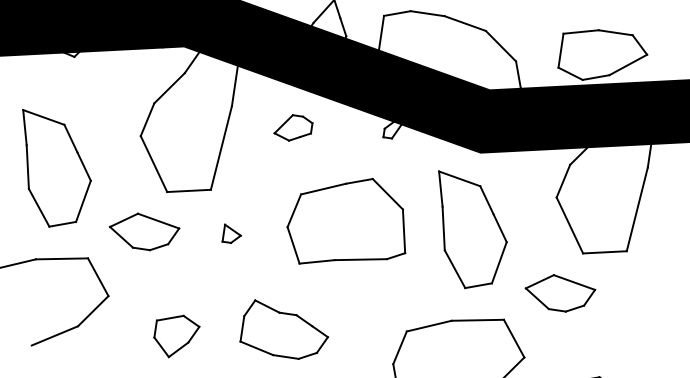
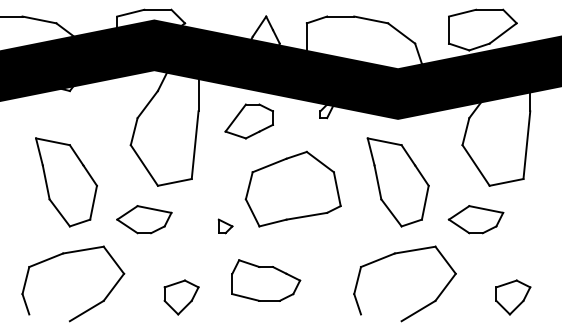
part: (292, 128) -> (248, 121), size x1.67
part: (347, 222) -> (292, 188), moved
part: (232, 234) -> (225, 226), moved

